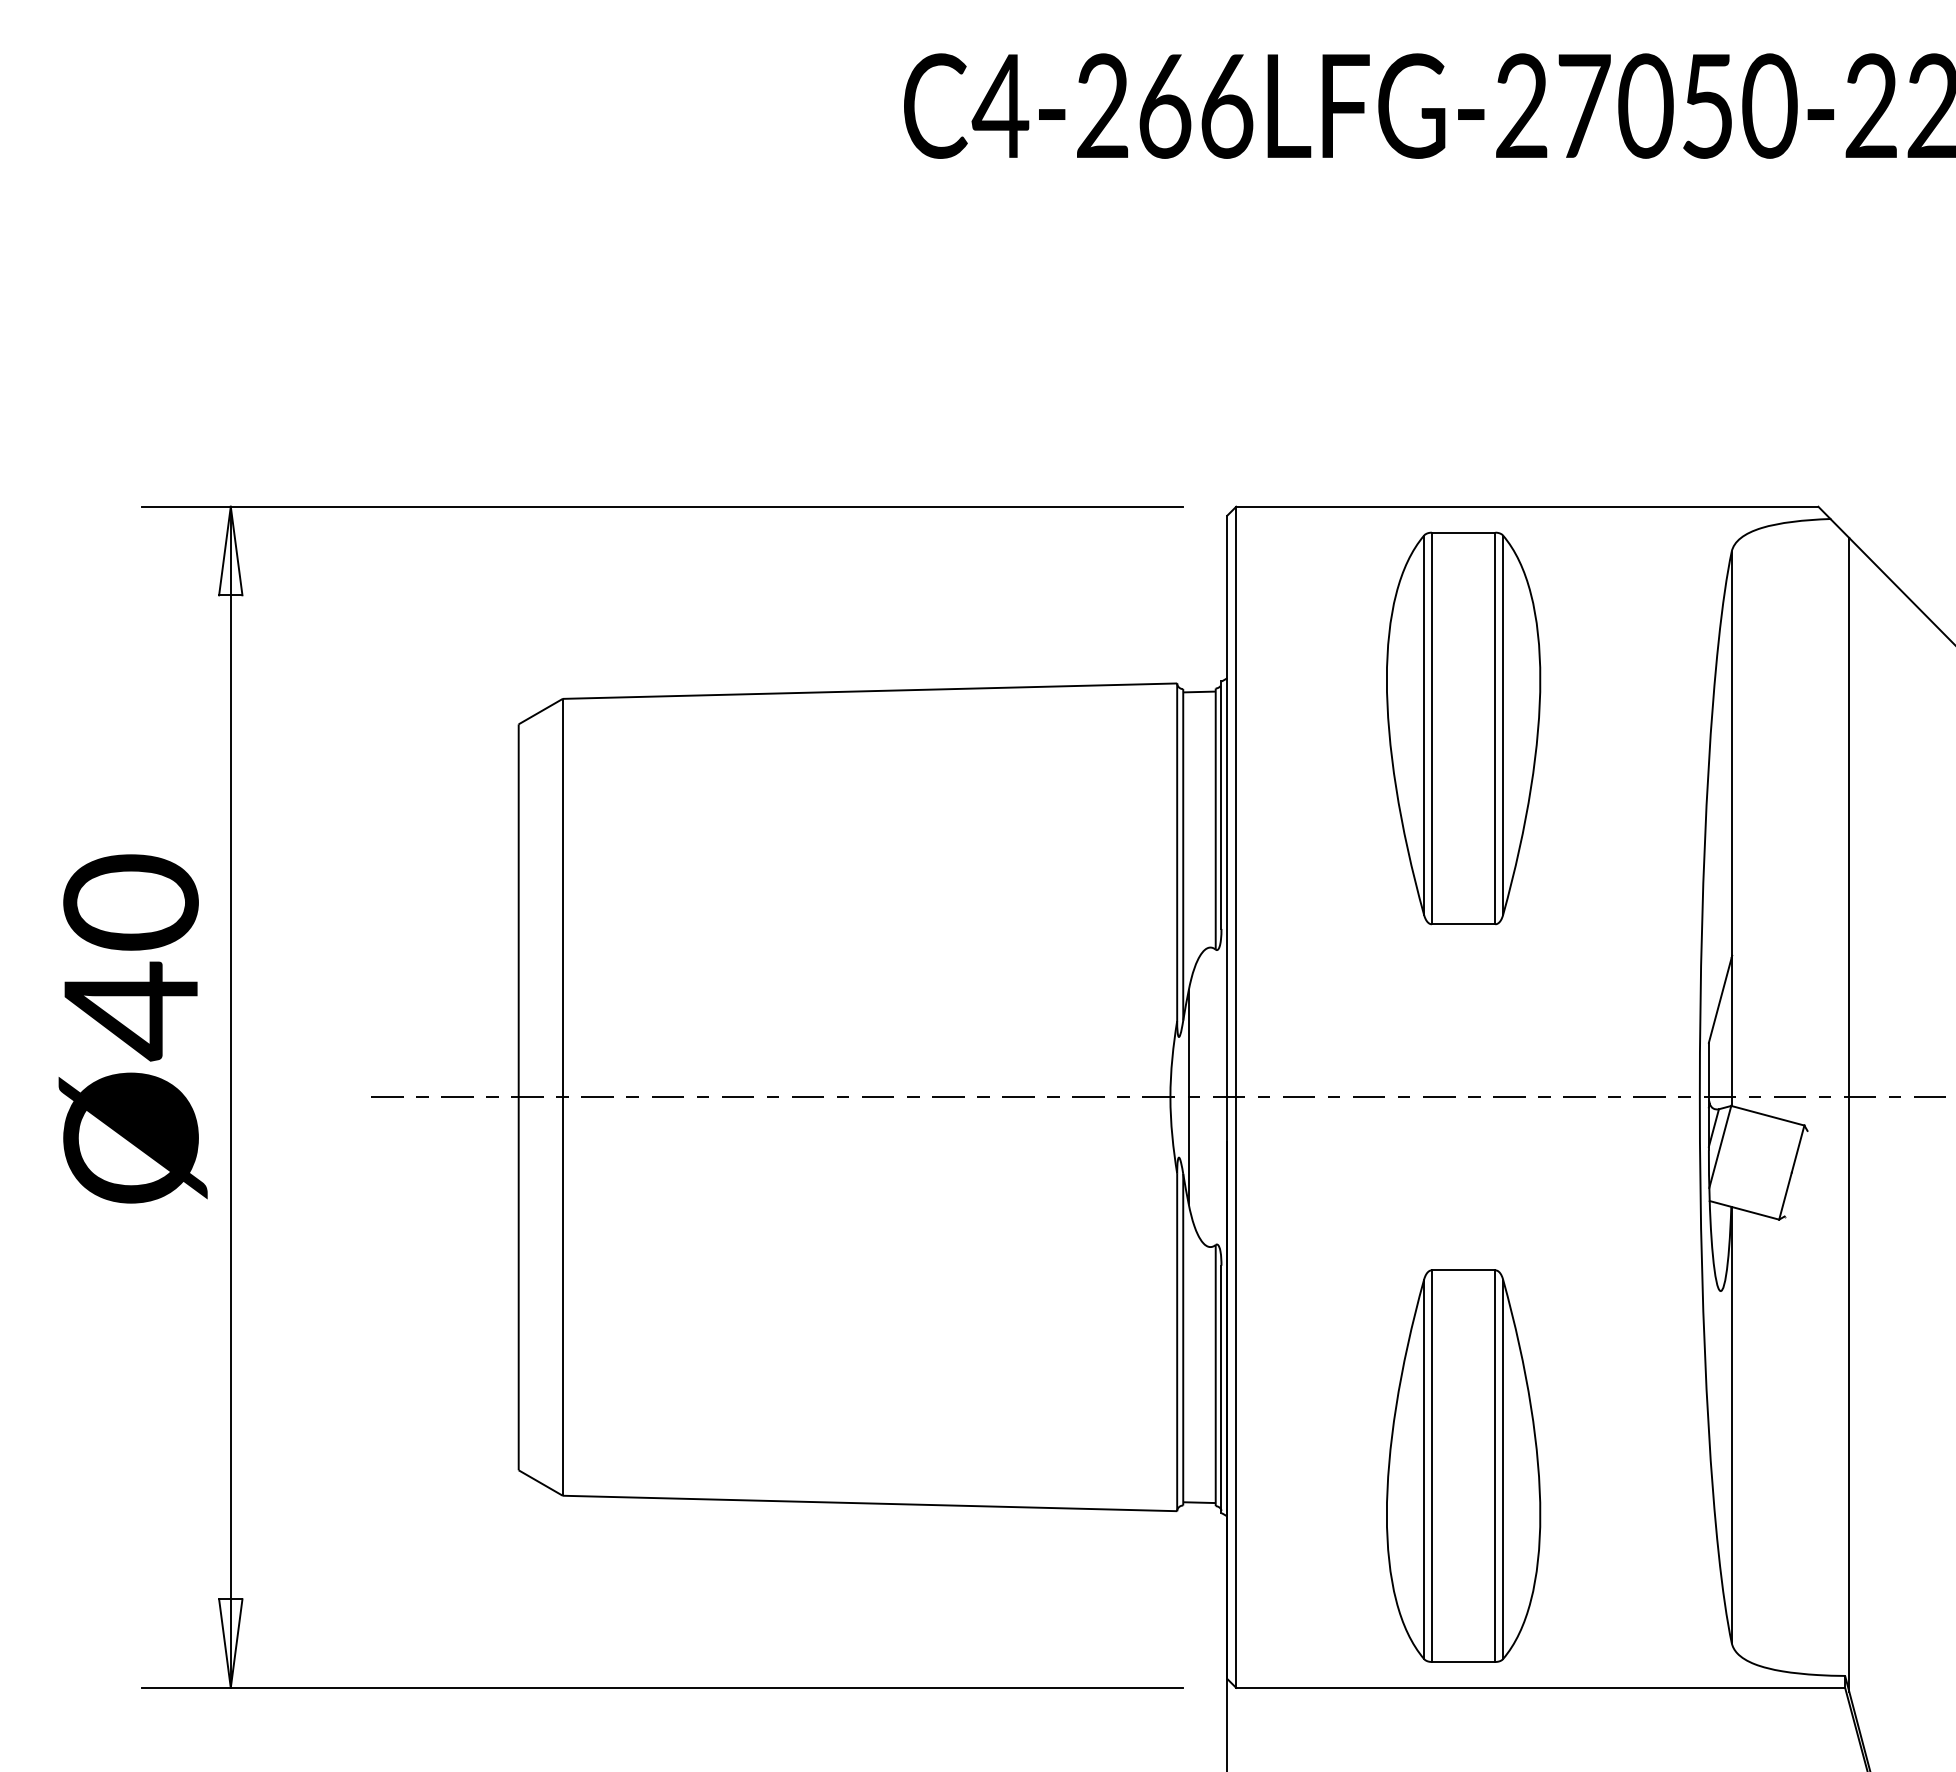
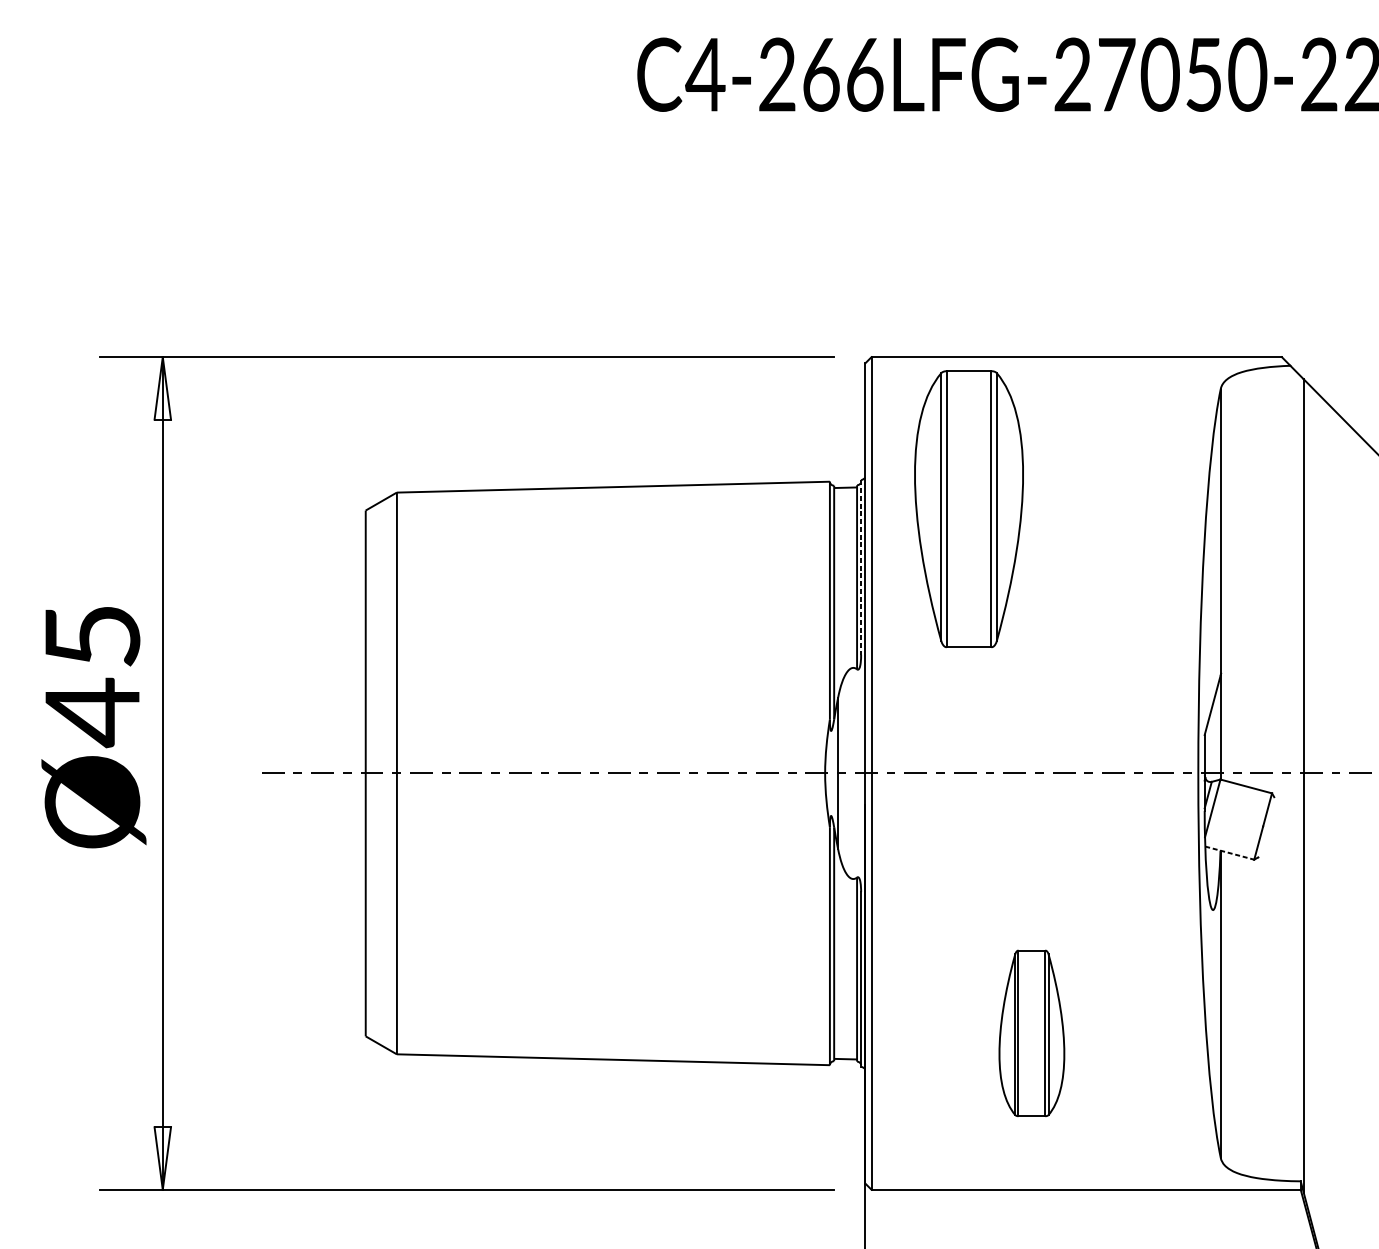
part: (1463, 728) -> (968, 509), moved
line: (1221, 805) -> (861, 567), solid -> dashed
text: (130, 902) -> (92, 636), Ø40 -> Ø45
line: (1744, 1210) -> (1229, 853), solid -> dashed
part: (1463, 1465) -> (1031, 1032), size x0.6

